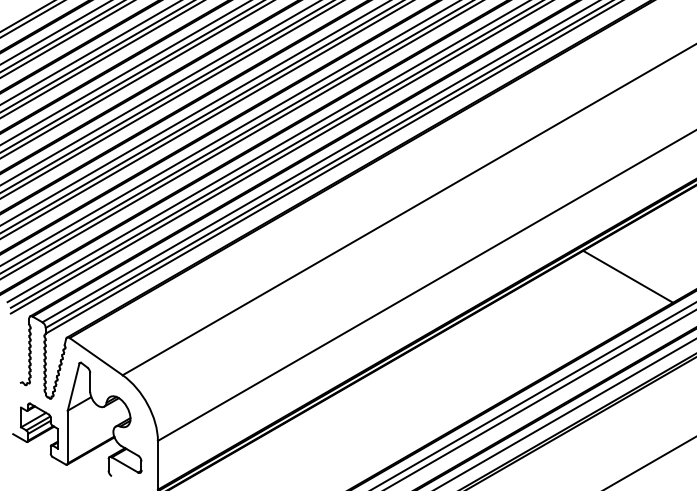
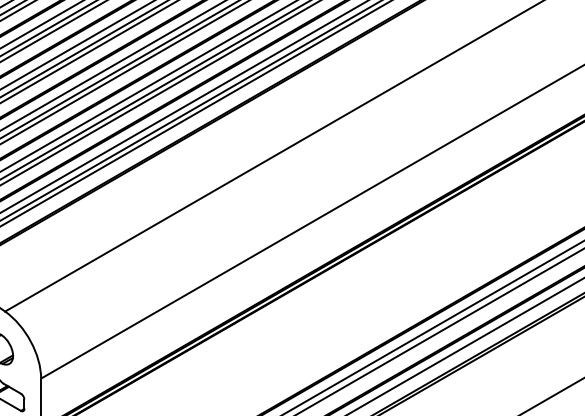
line: (628, 276) -> (521, 210), removed

